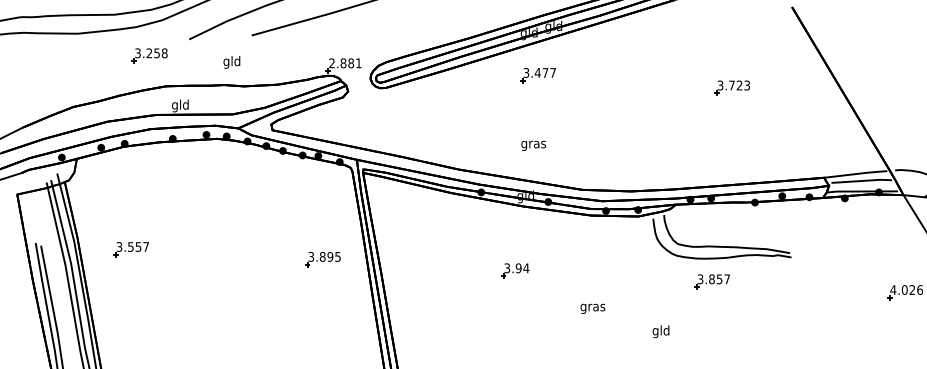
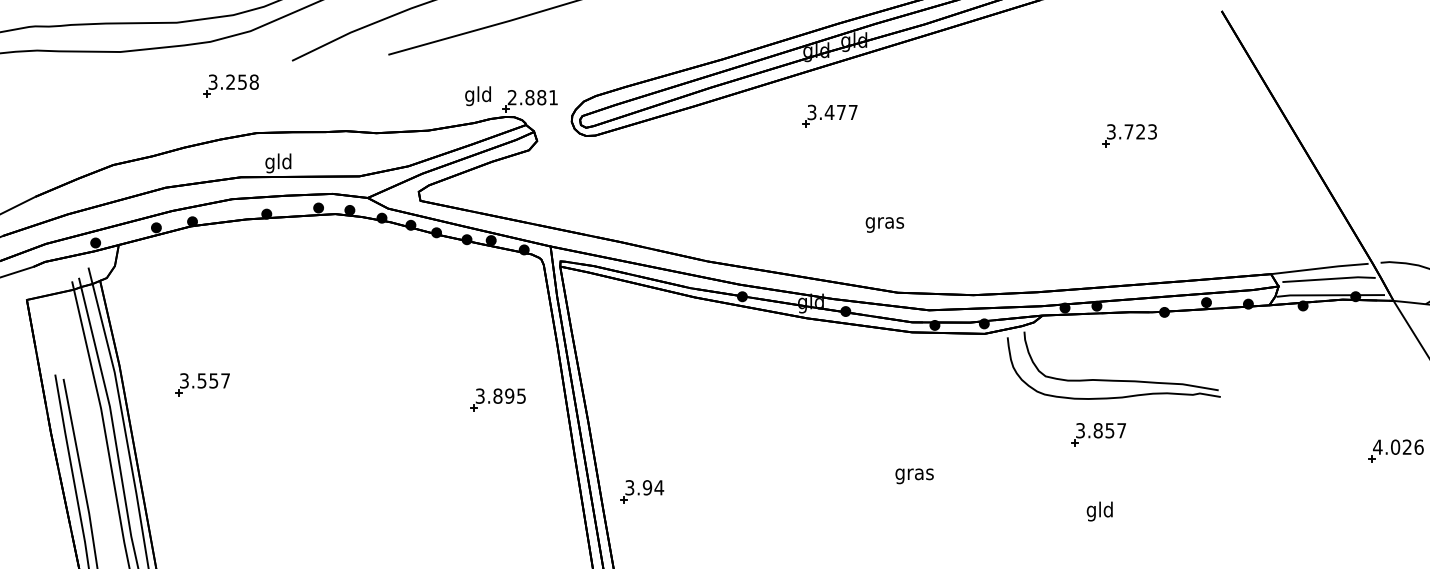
text: (231, 62) -> (477, 96), moved
text: (533, 145) -> (884, 224), moved
part: (515, 270) -> (642, 491), moved
text: (660, 331) -> (1098, 511), moved

